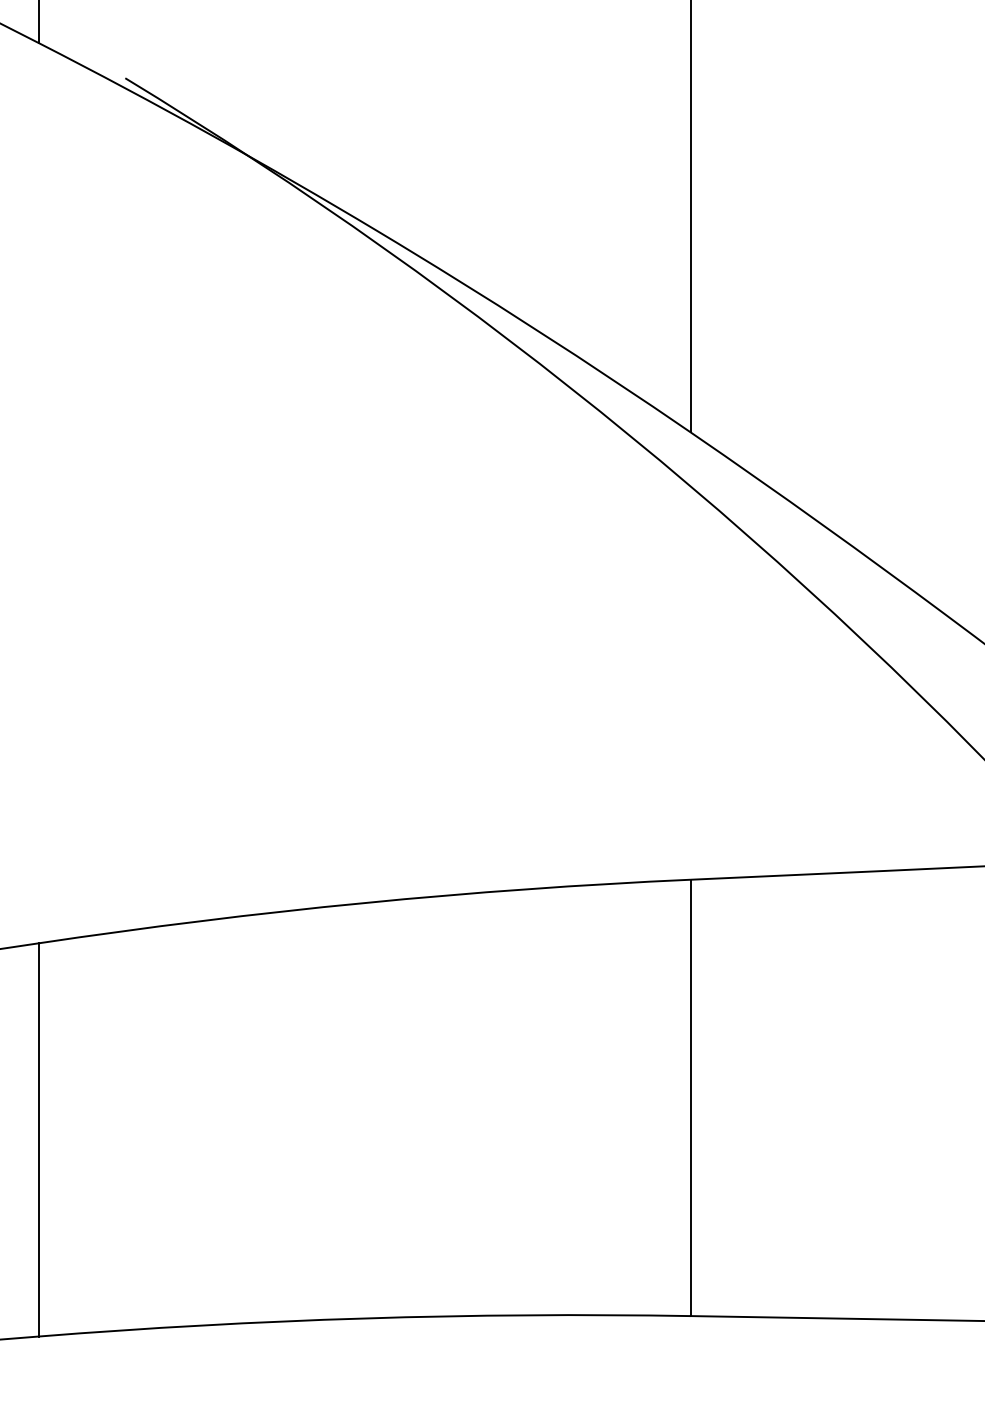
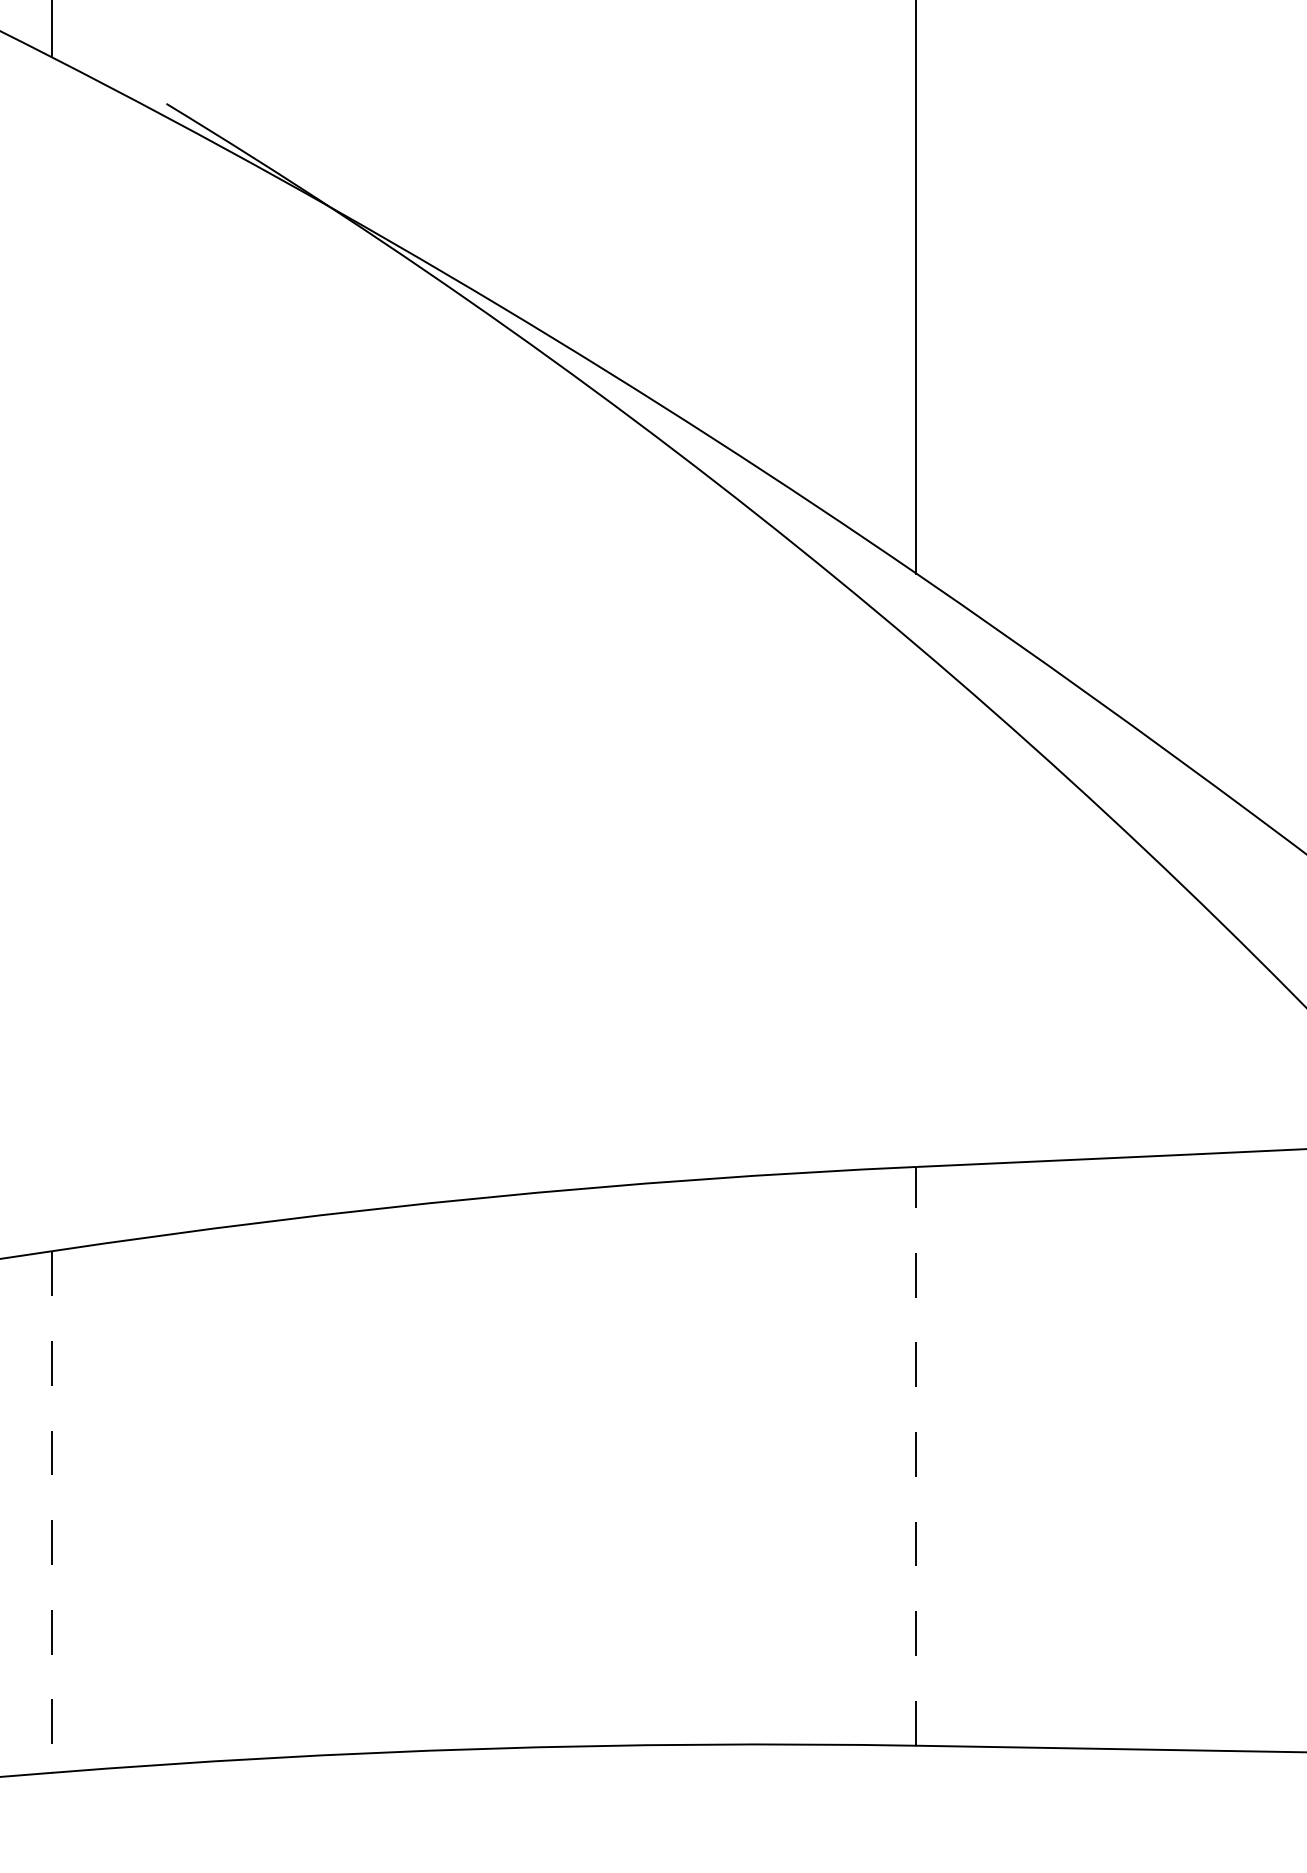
line: (690, 1097) -> (916, 1455), solid -> dashed
line: (38, 1140) -> (51, 1512), solid -> dashed

